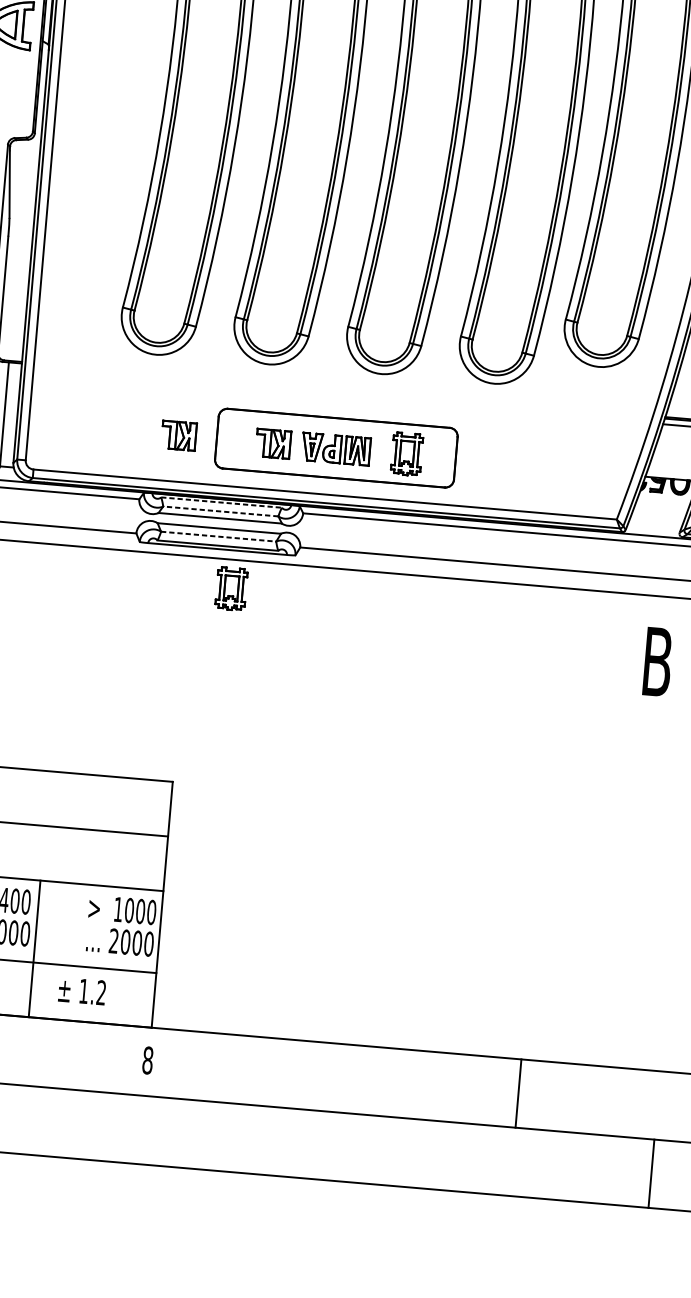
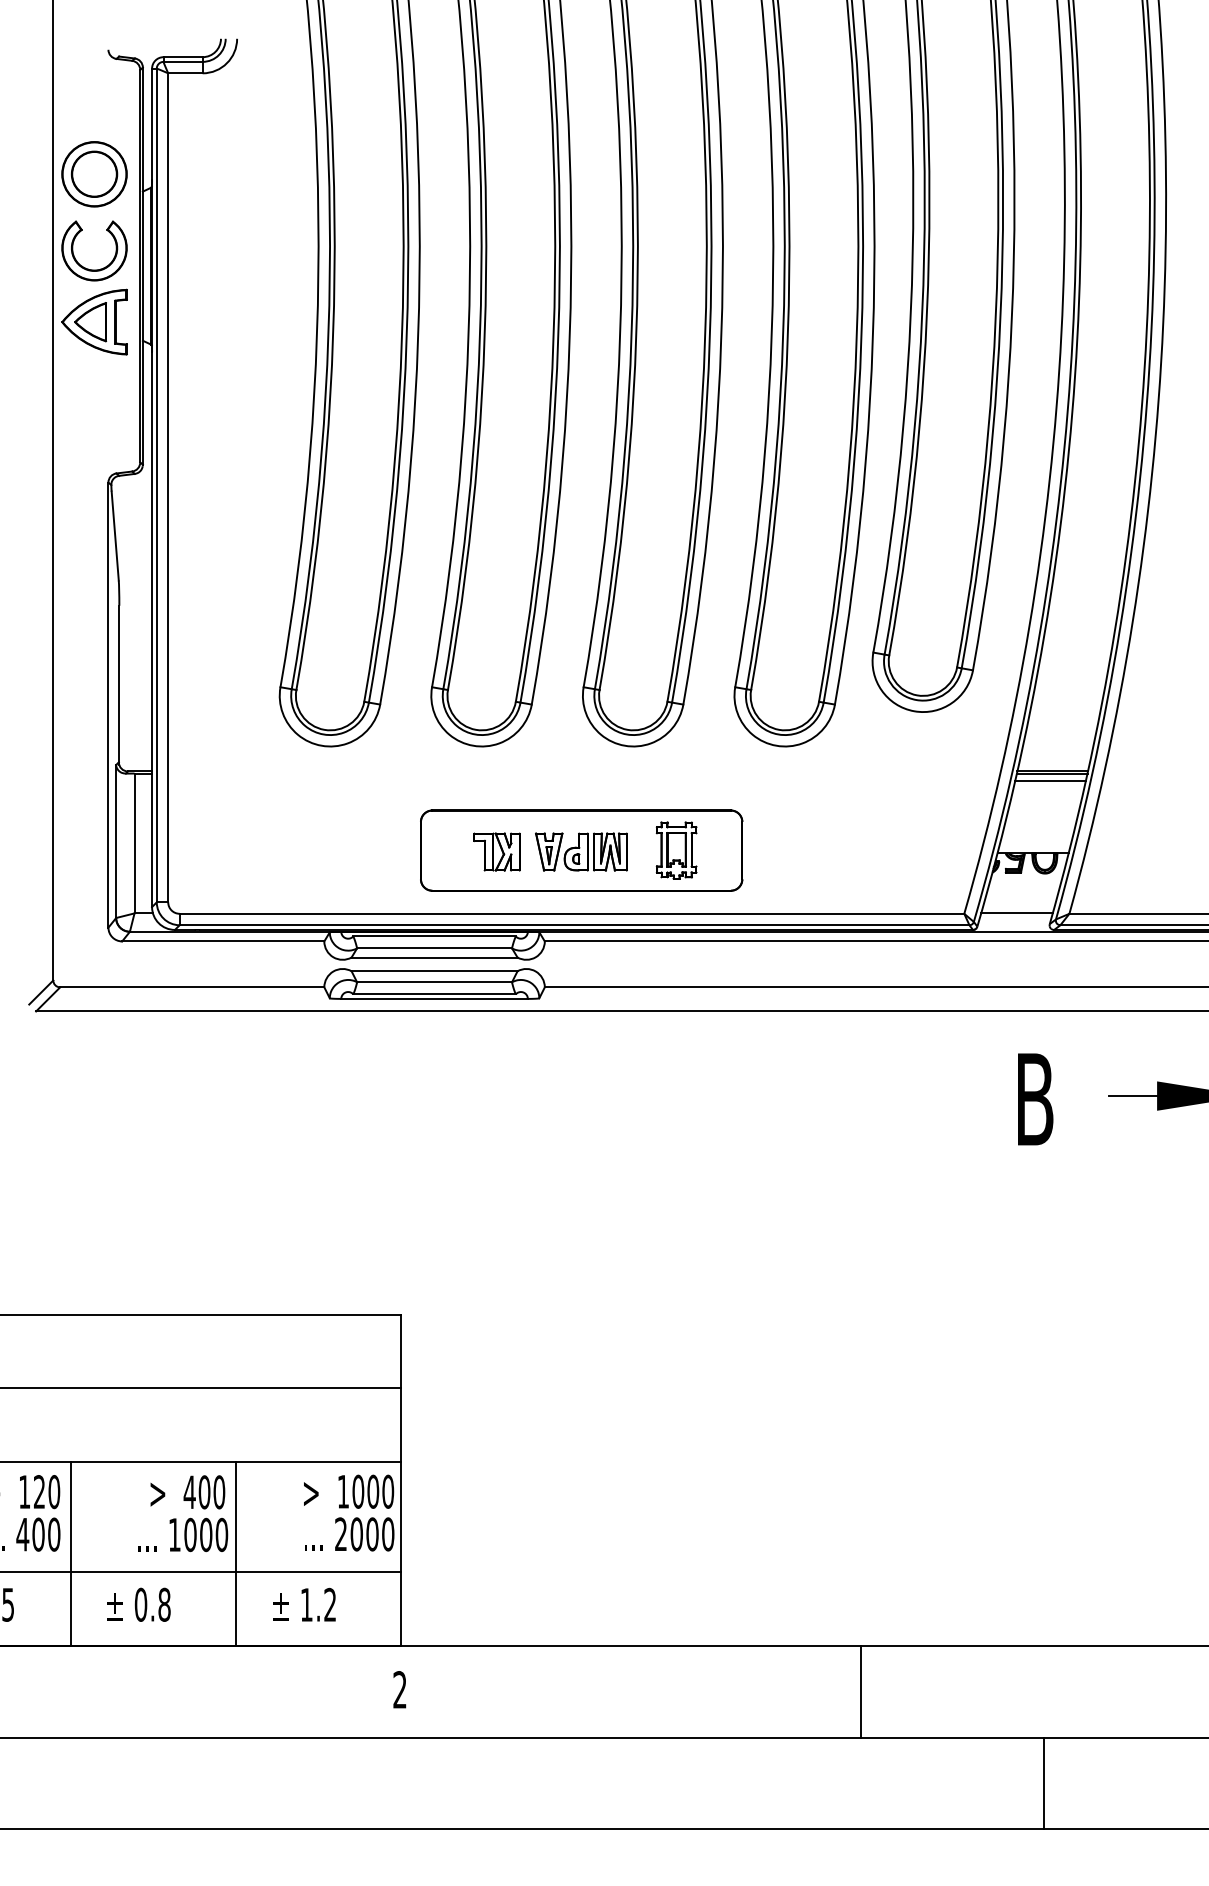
part: (178, 435) -> (369, 851), removed
line: (222, 502) -> (435, 936), dashed -> solid
line: (220, 511) -> (434, 948), dashed -> solid
line: (655, 522) -> (1016, 913), added
line: (219, 536) -> (435, 982), dashed -> solid
part: (231, 588) -> (457, 1050), removed
text: (147, 1060) -> (399, 1689), 8 -> 2
line: (518, 1093) -> (860, 1691), moved
line: (651, 1173) -> (1044, 1783), moved

